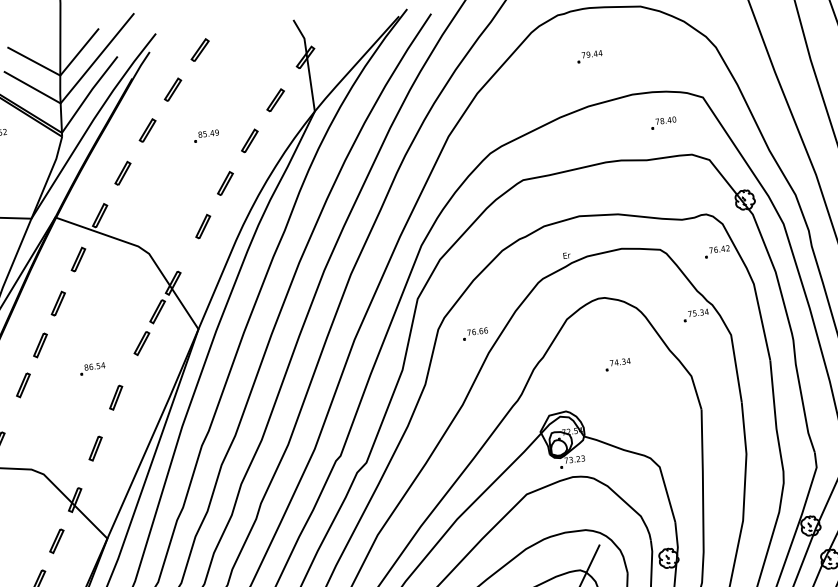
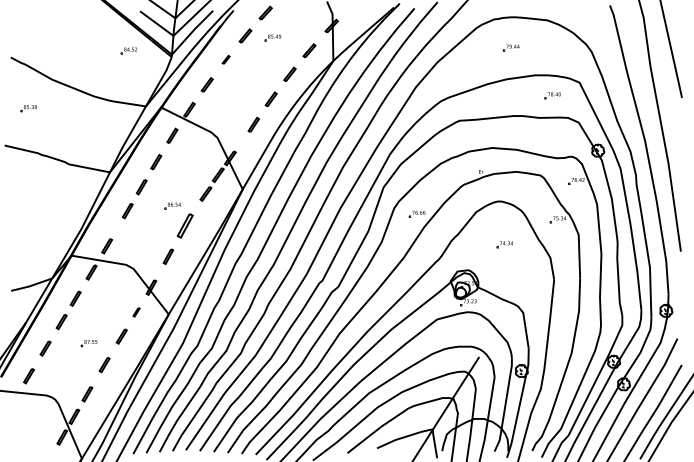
part: (146, 130) -> (225, 59), size x0.6
part: (205, 135) -> (272, 37), moved
part: (116, 398) -> (185, 226), size x1.6
part: (56, 541) -> (136, 312), size x0.6

